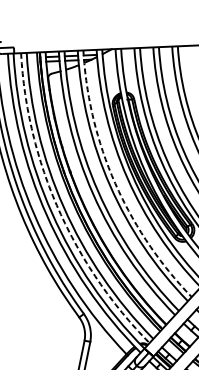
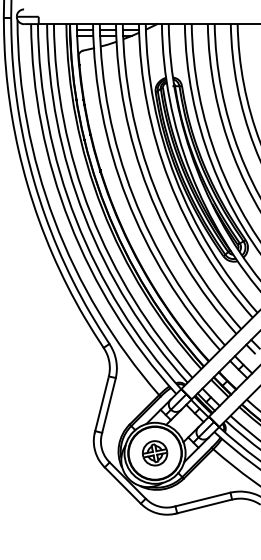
arc: (115, 183) -> (154, 187), dashed -> solid
arc: (58, 210) -> (84, 216), dashed -> solid

